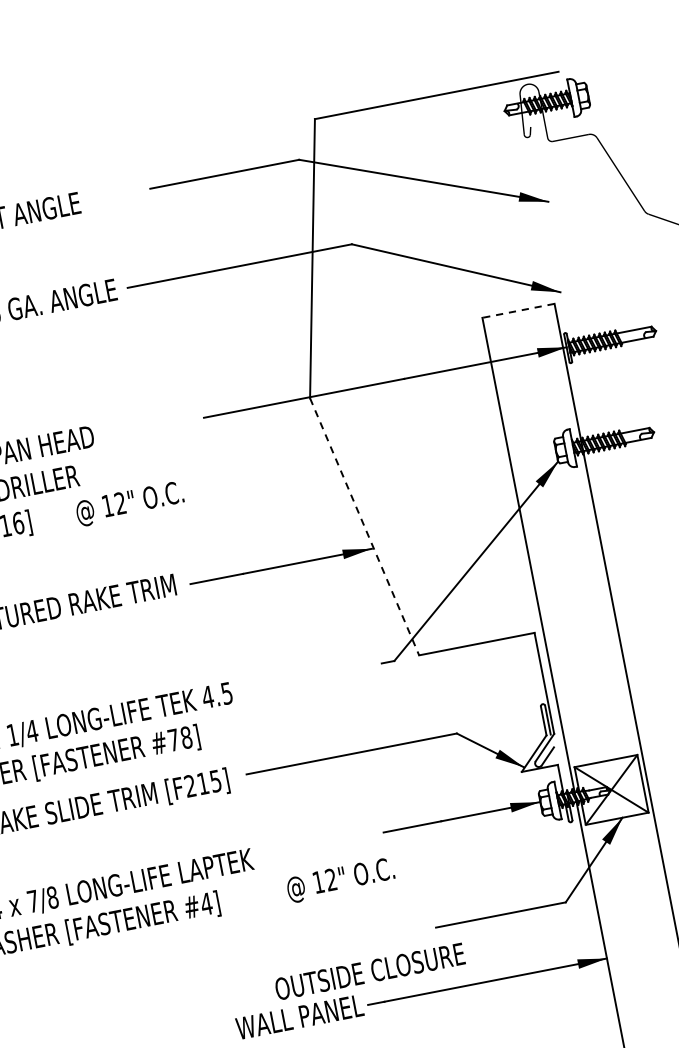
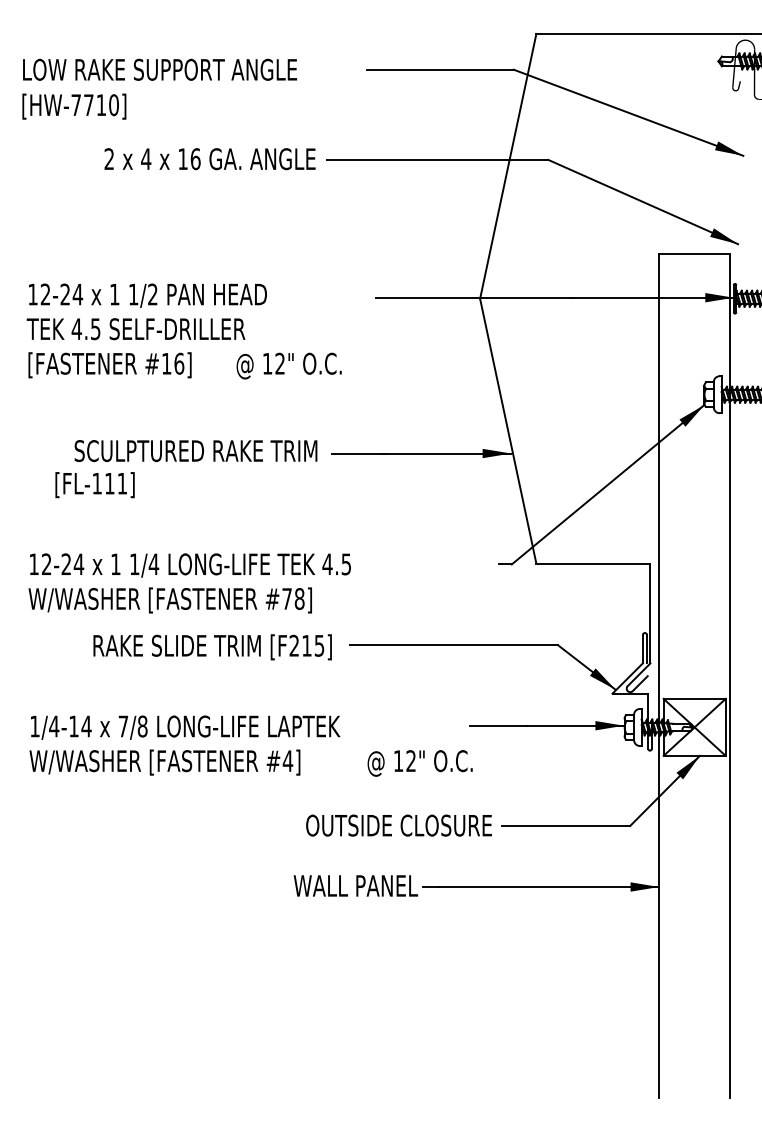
line: (518, 311) -> (694, 254), dashed -> solid
line: (364, 527) -> (508, 431), dashed -> solid
text: (369, 971) -> (398, 825), moved

